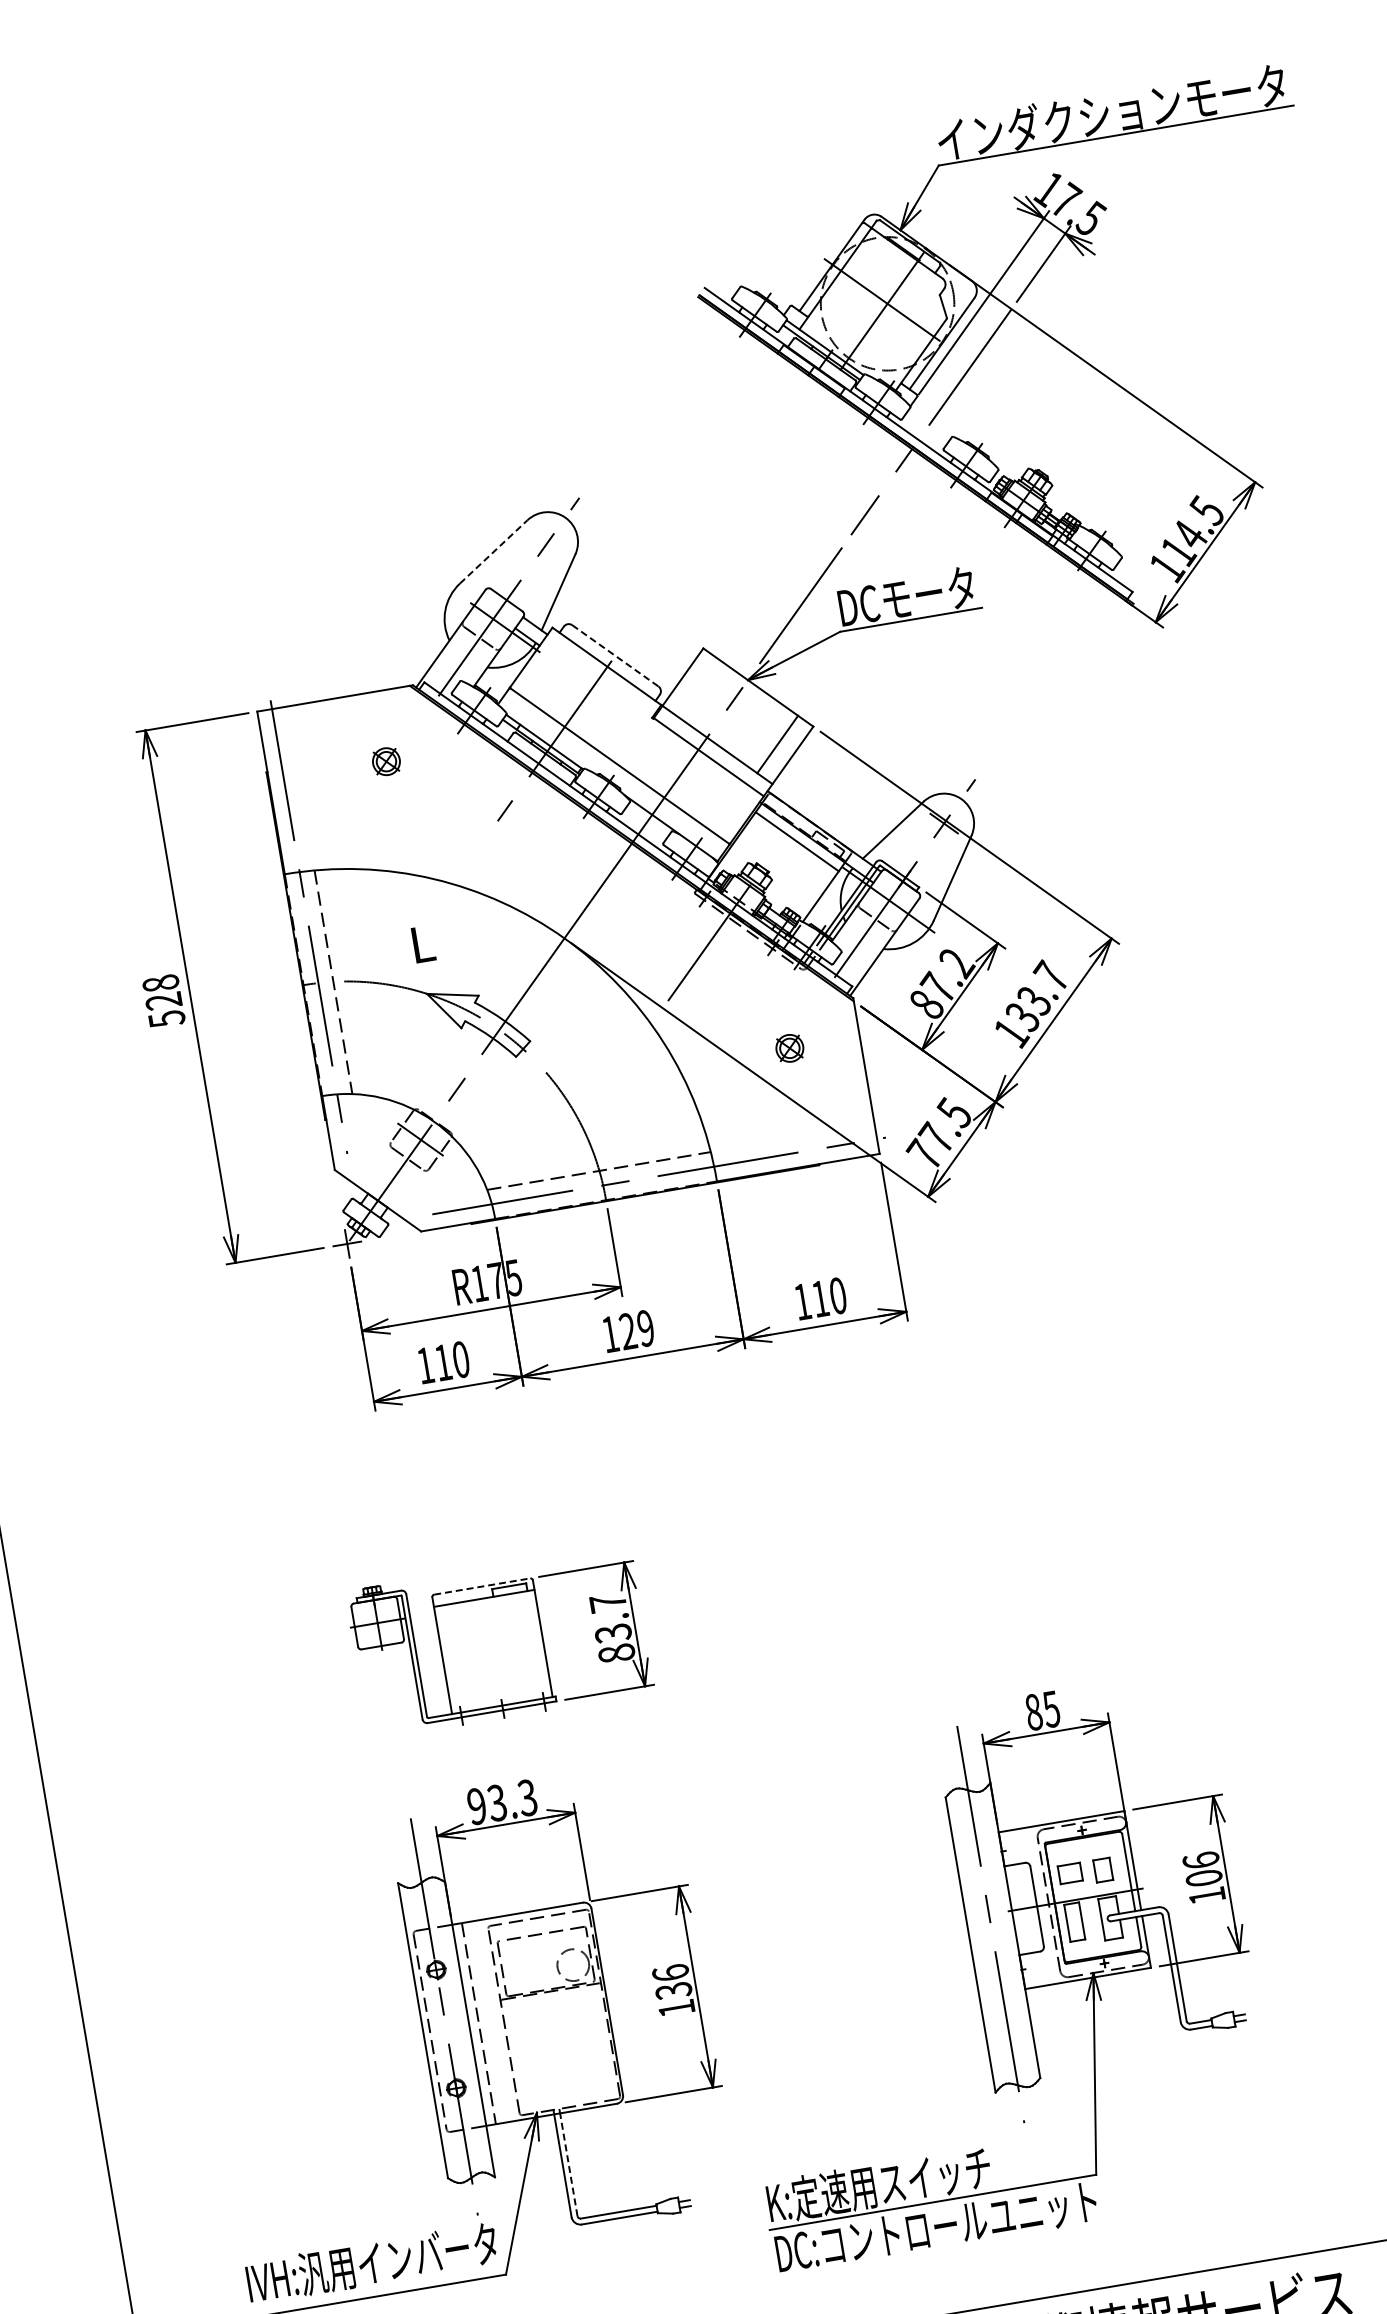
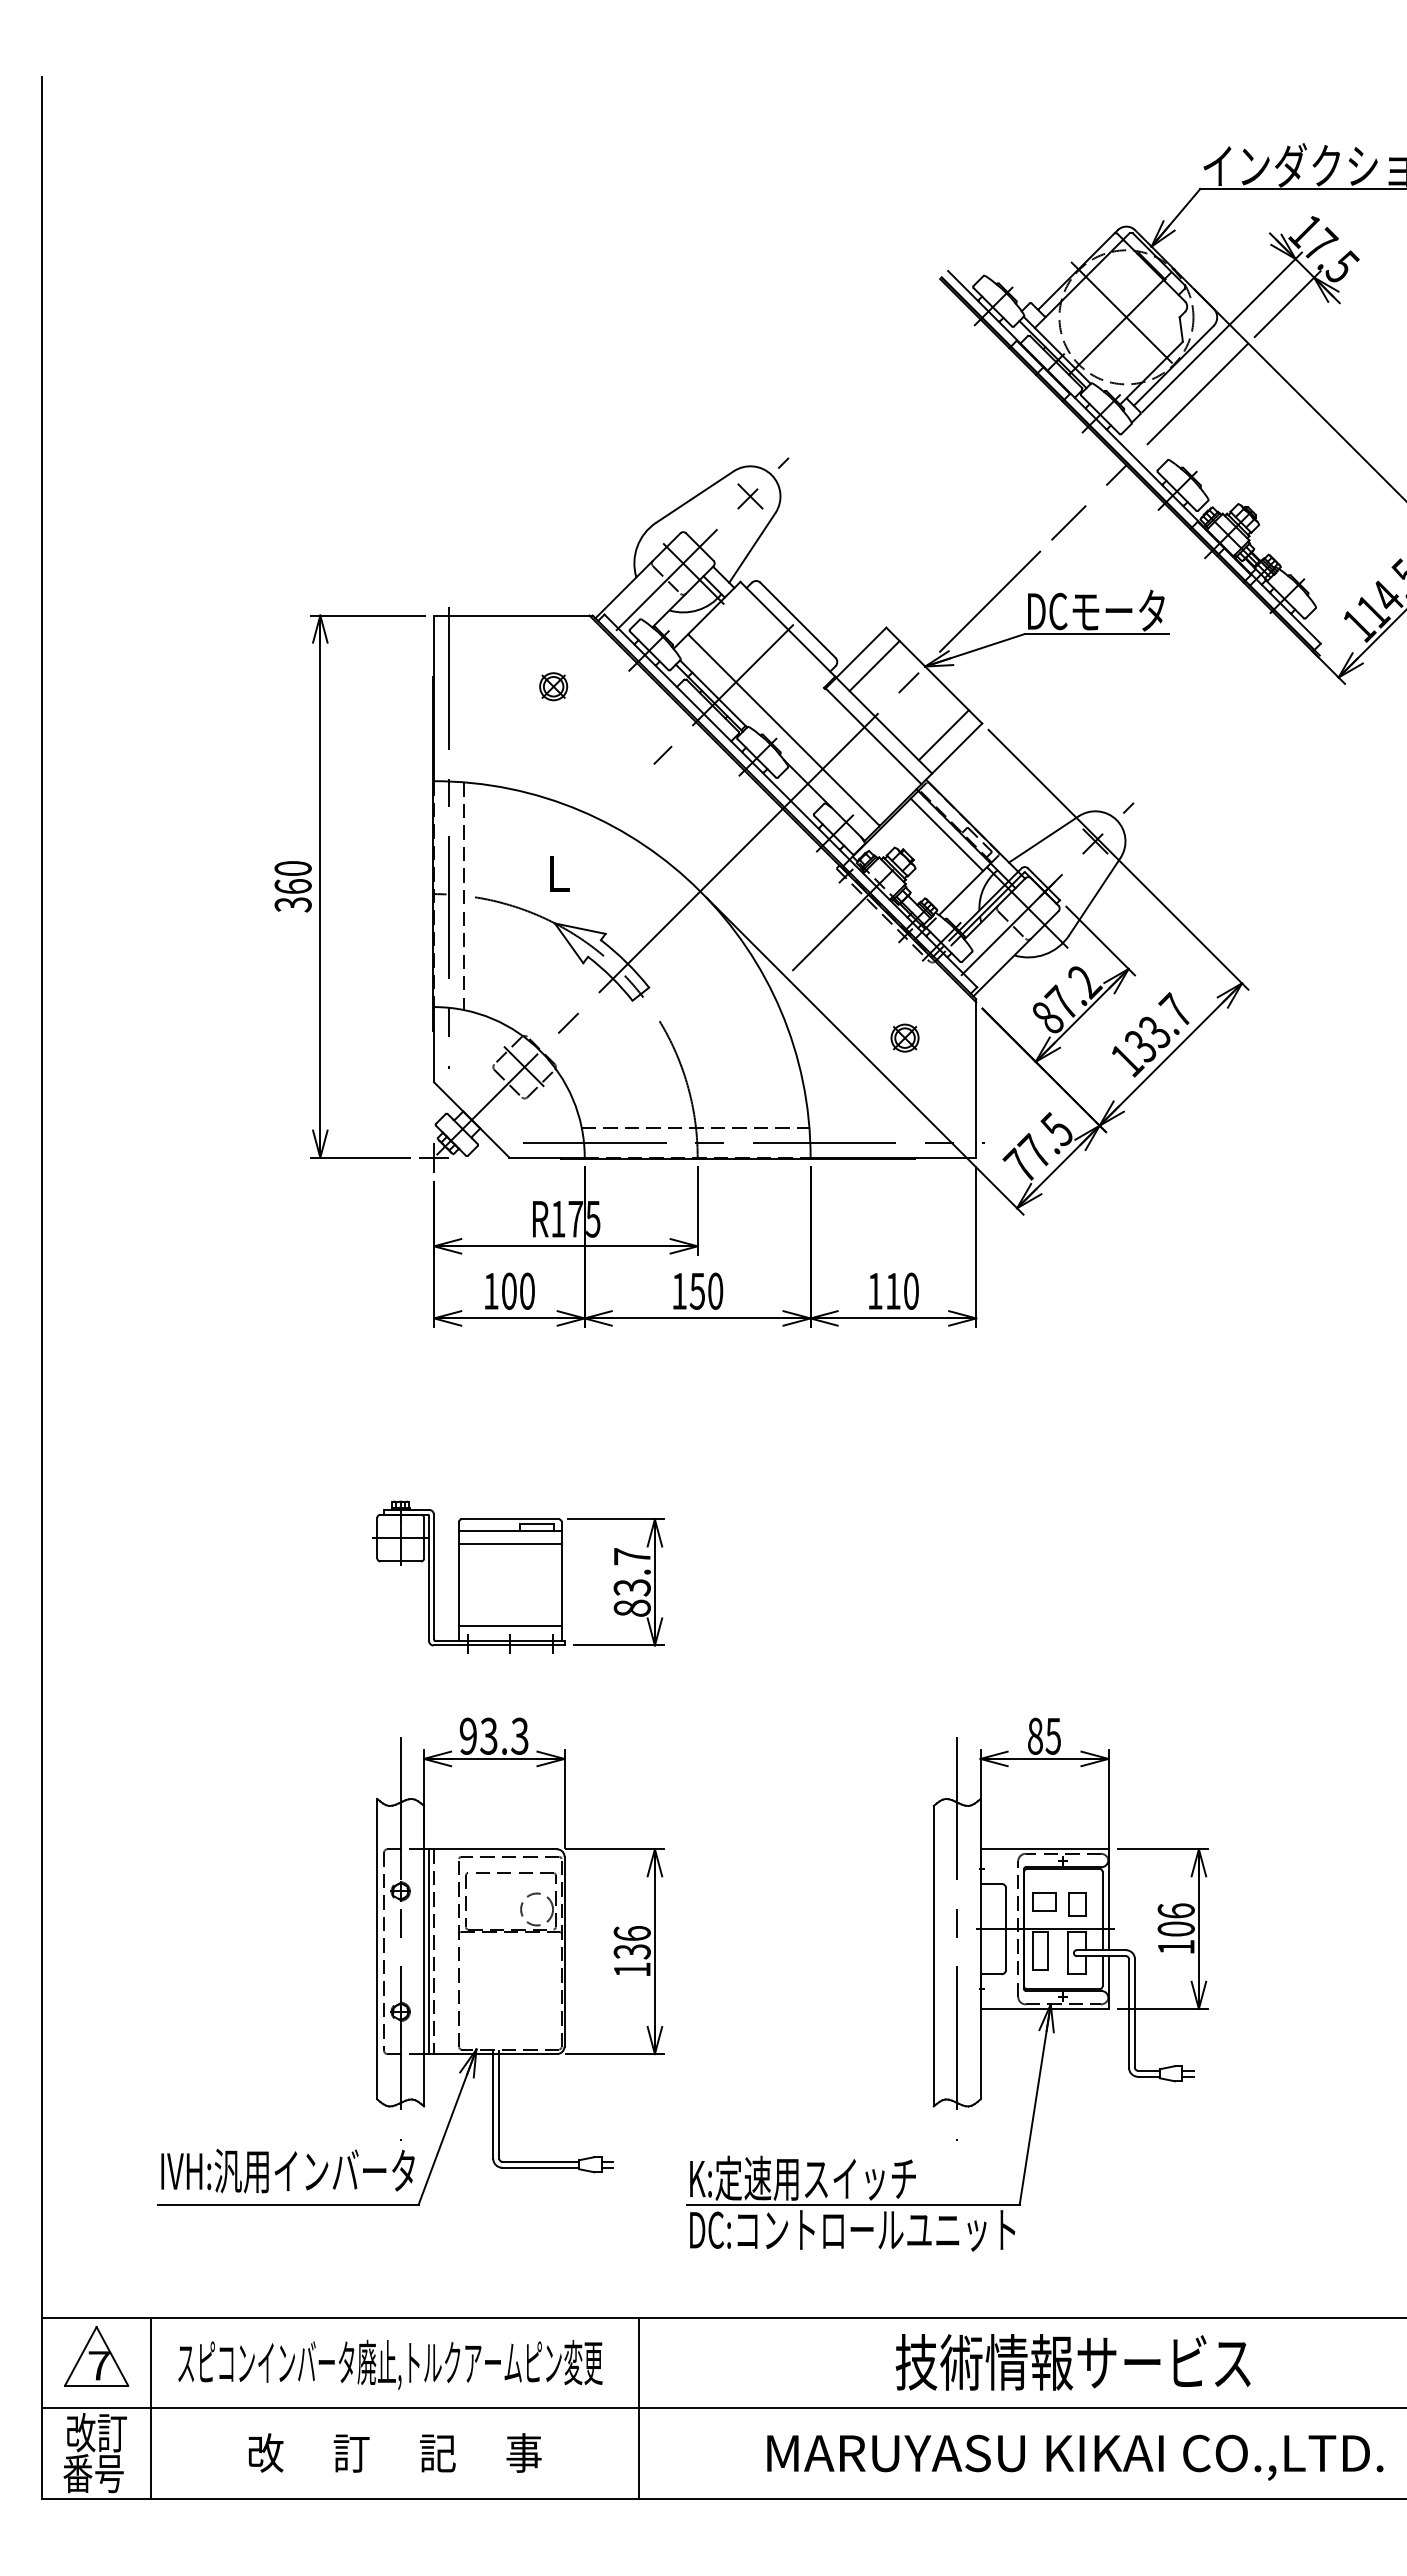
line: (548, 542) -> (750, 496), added
line: (494, 551) -> (695, 496), dashed -> solid
line: (615, 655) -> (798, 620), dashed -> solid
line: (698, 688) -> (874, 666), added
text: (163, 1001) -> (292, 886), 528 -> 360
text: (636, 1329) -> (706, 1290), 129 -> 150
text: (443, 1361) -> (509, 1290), 110 -> 100
line: (482, 1586) -> (510, 1519), dashed -> solid
line: (486, 1610) -> (510, 1543), added
line: (500, 1690) -> (510, 1625), added
line: (474, 2024) -> (429, 1951), added
line: (568, 2163) -> (499, 2105), dashed -> solid

